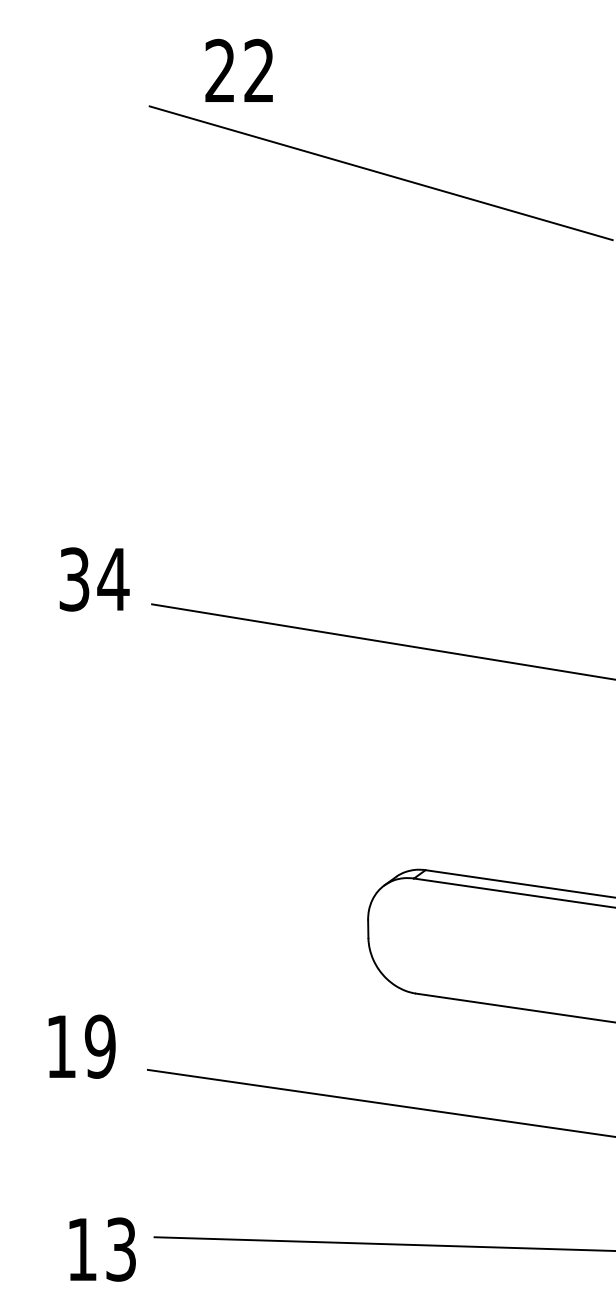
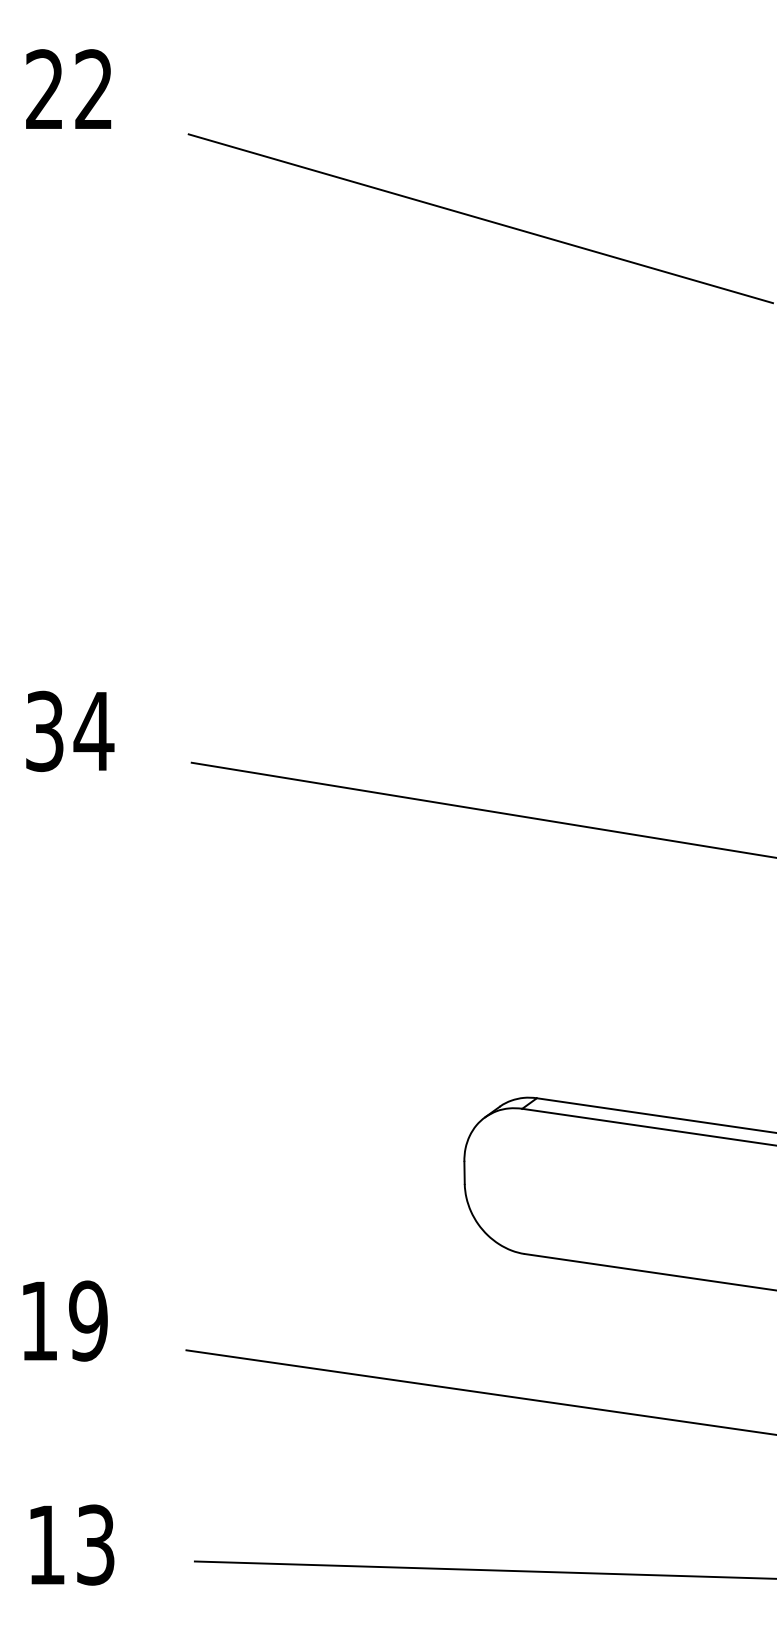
text: (239, 70) -> (68, 88), moved
text: (94, 578) -> (70, 730), moved
text: (82, 1046) -> (65, 1320), moved
text: (102, 1249) -> (72, 1544), moved

